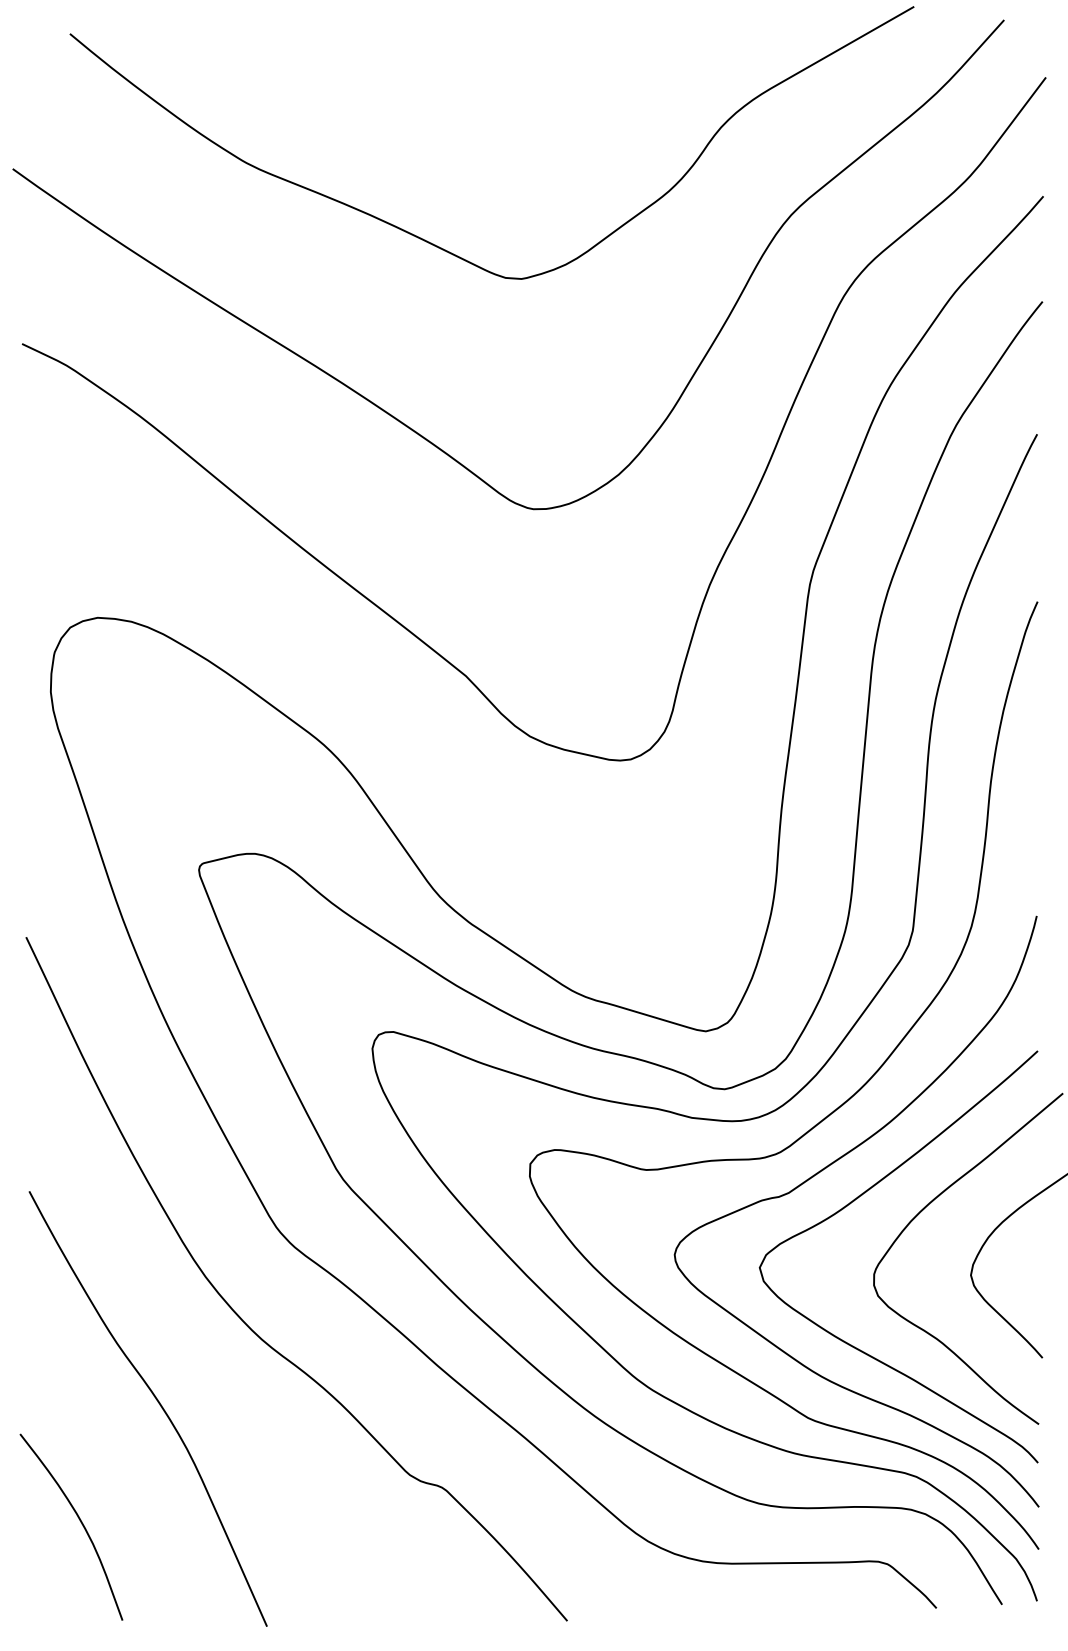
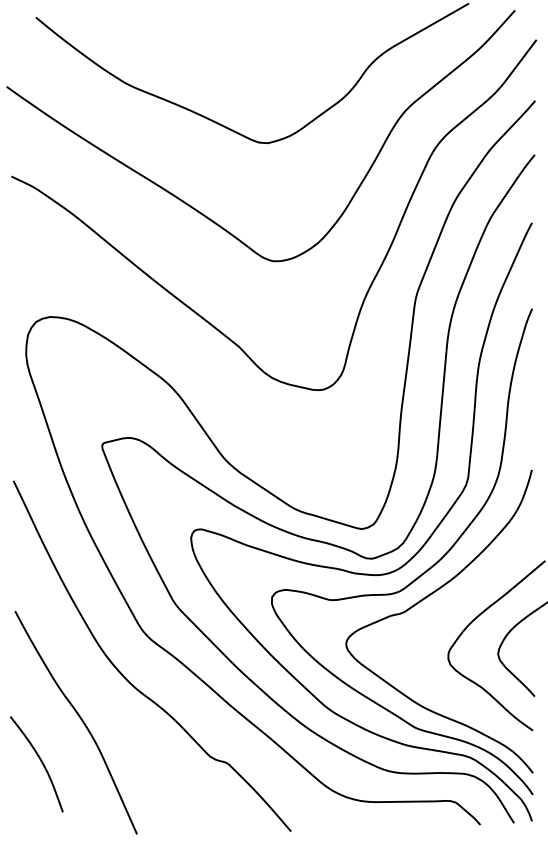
curve: (858, 1199) -> (440, 615), removed
curve: (78, 1521) -> (40, 761), moved

